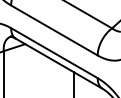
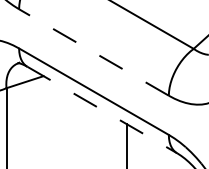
line: (54, 30) -> (94, 52), solid -> dashed
line: (59, 63) -> (102, 109), solid -> dashed

